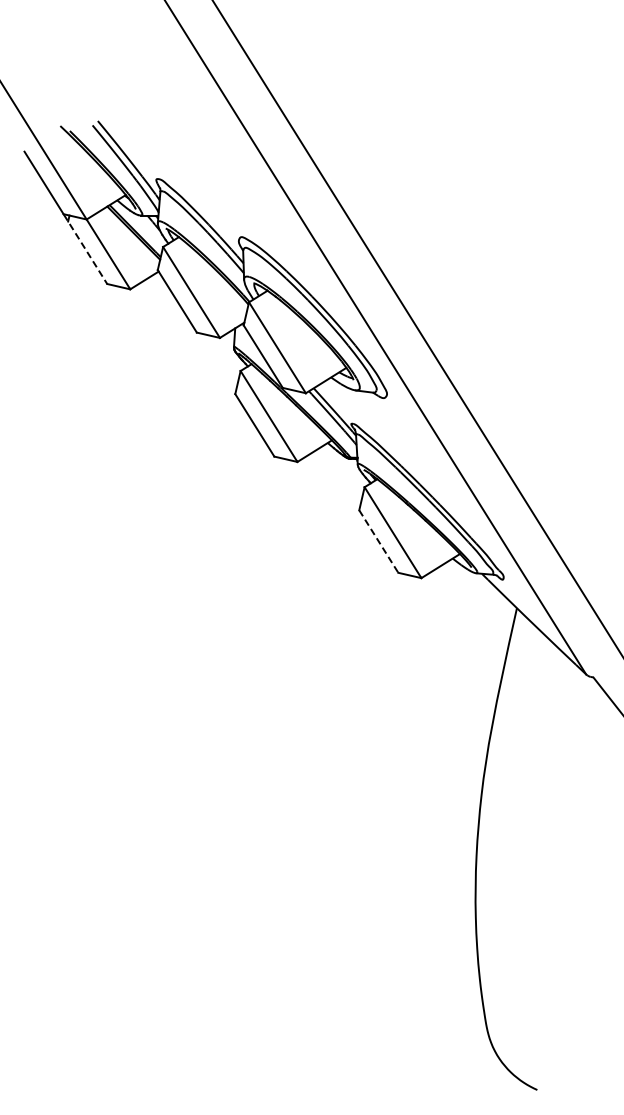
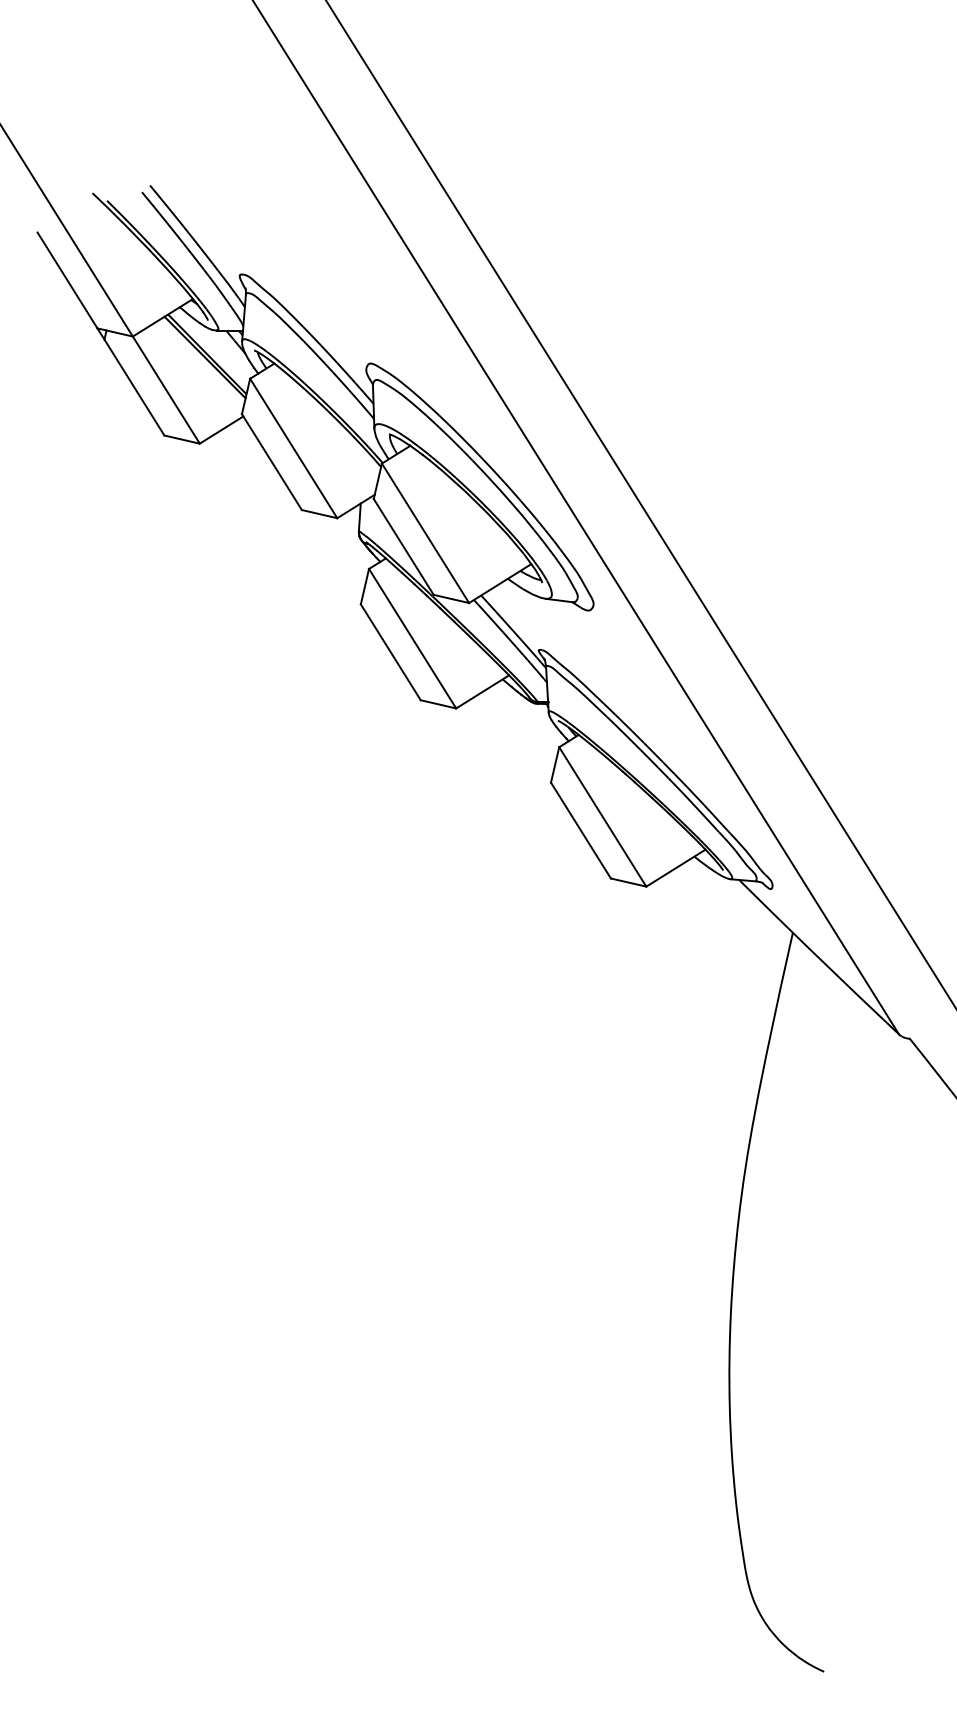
line: (85, 249) -> (131, 382), dashed -> solid
line: (378, 541) -> (580, 830), dashed -> solid

